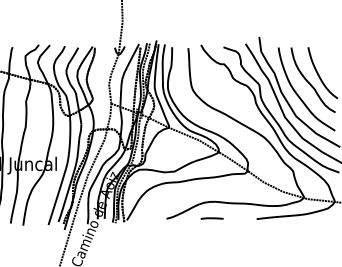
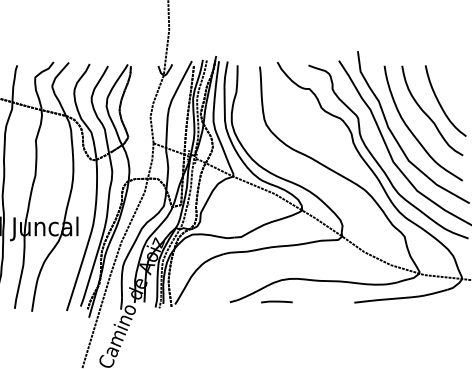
line: (211, 218) -> (276, 301), moved

